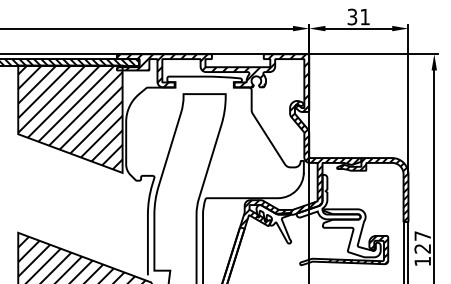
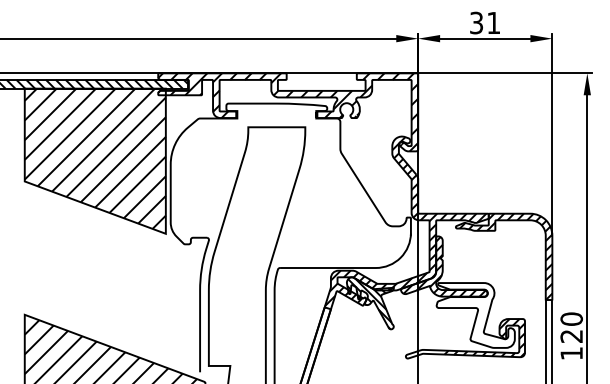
hatch: (328, 197) -> (444, 266), added
hatch: (273, 224) -> (369, 303), added
text: (422, 235) -> (571, 318), 127 -> 120

